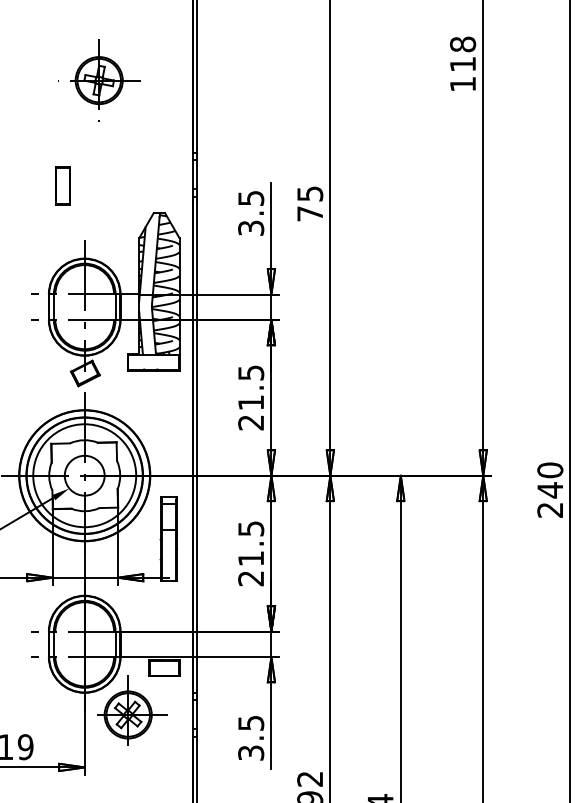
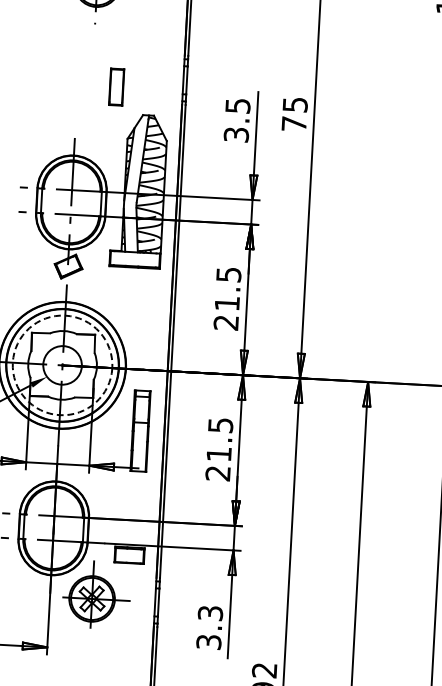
part: (62, 185) -> (116, 86), moved
circle: (84, 475) -> (62, 365), solid -> dashed
text: (250, 722) -> (209, 612), 3.5 -> 3.3

